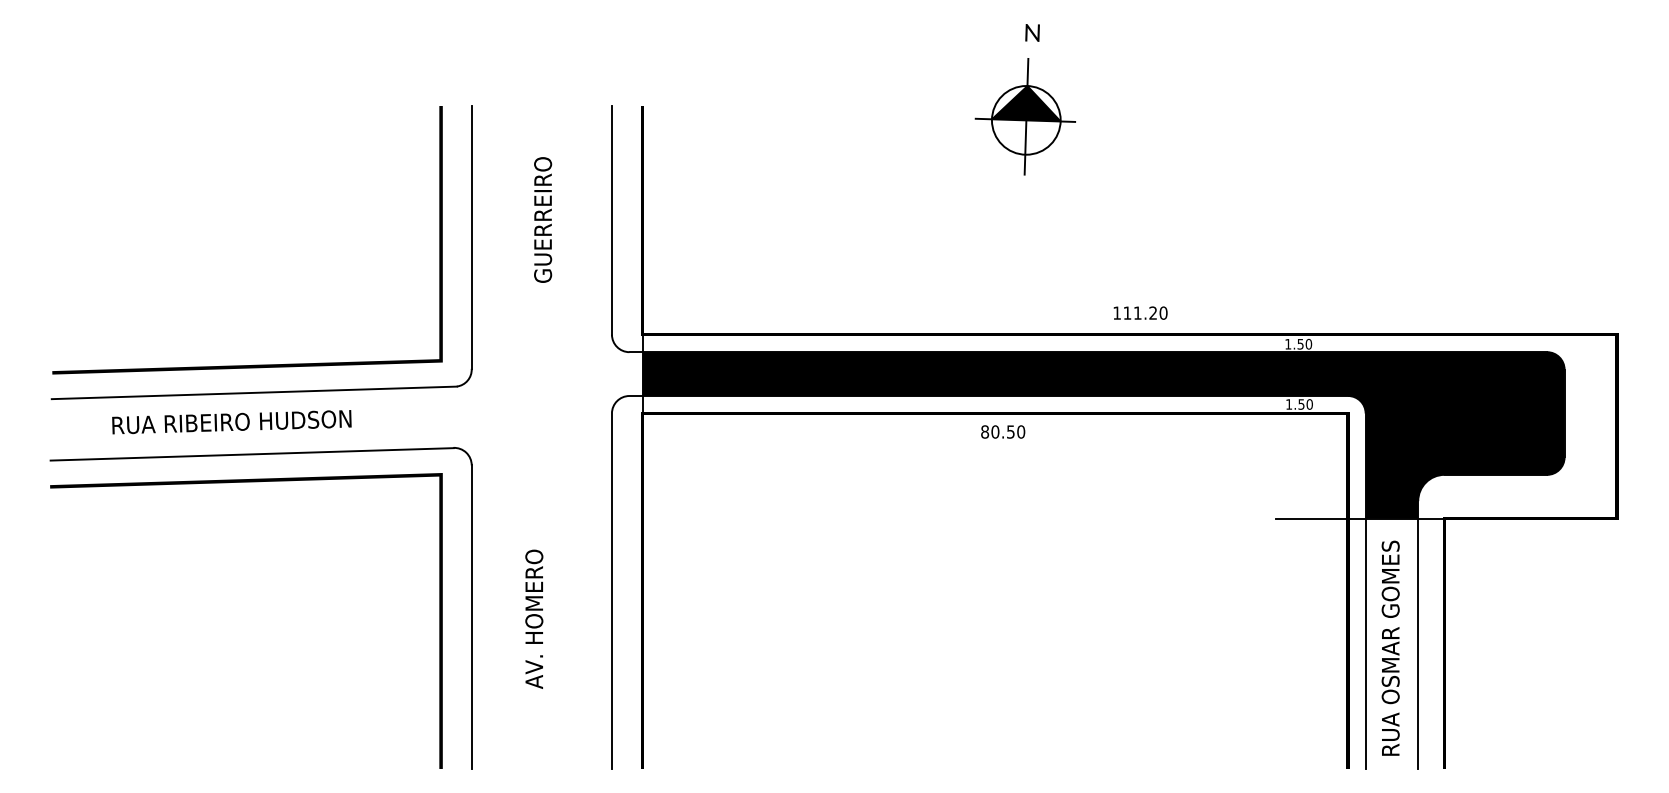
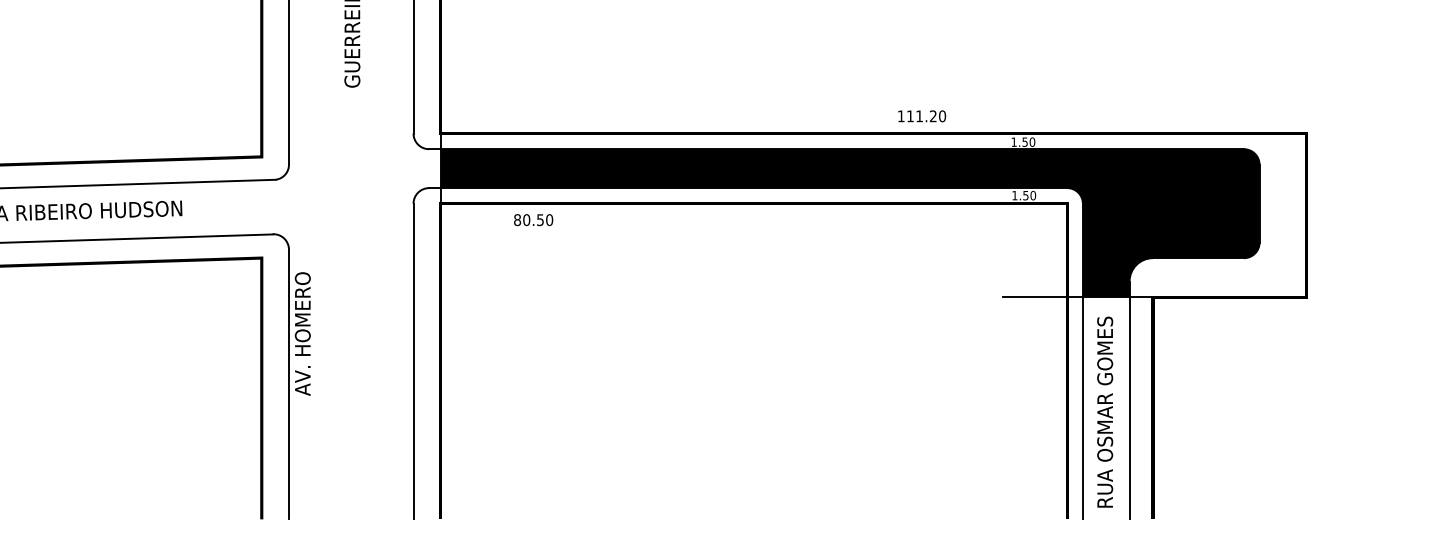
text: (1140, 312) -> (922, 115), moved
text: (1003, 431) -> (533, 219), moved
text: (534, 618) -> (303, 333), moved

